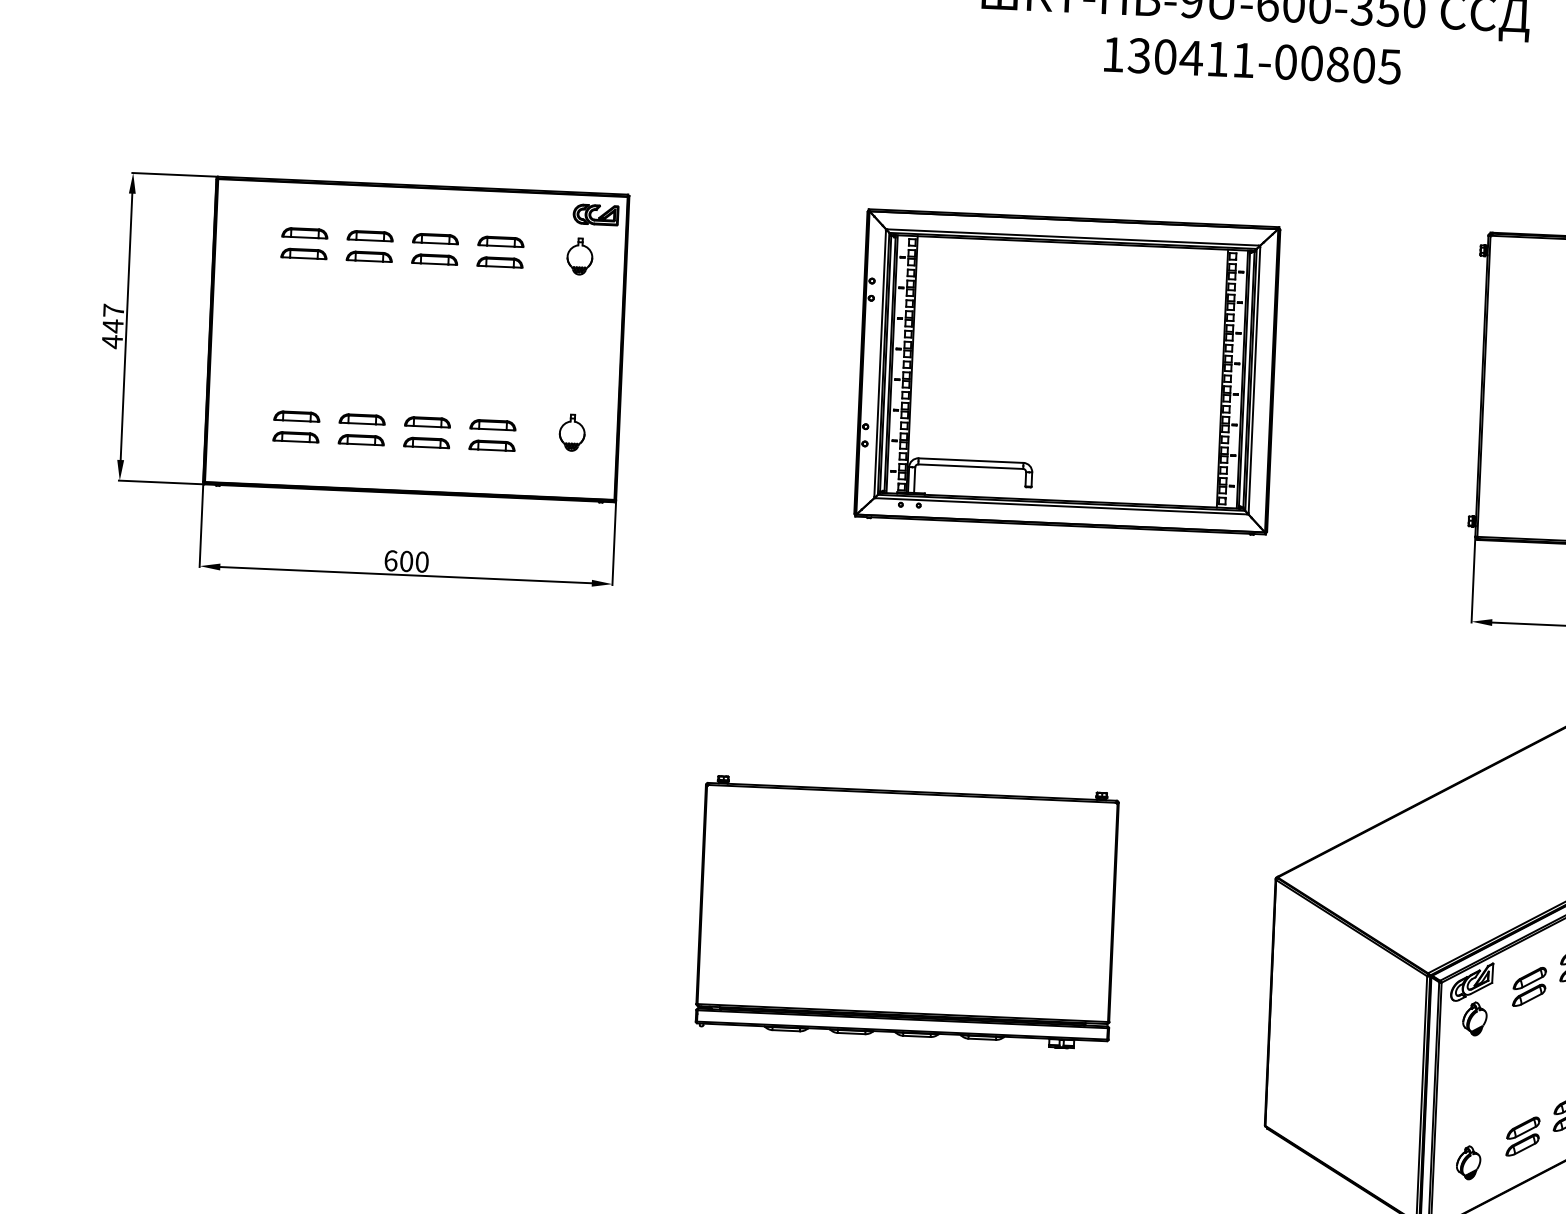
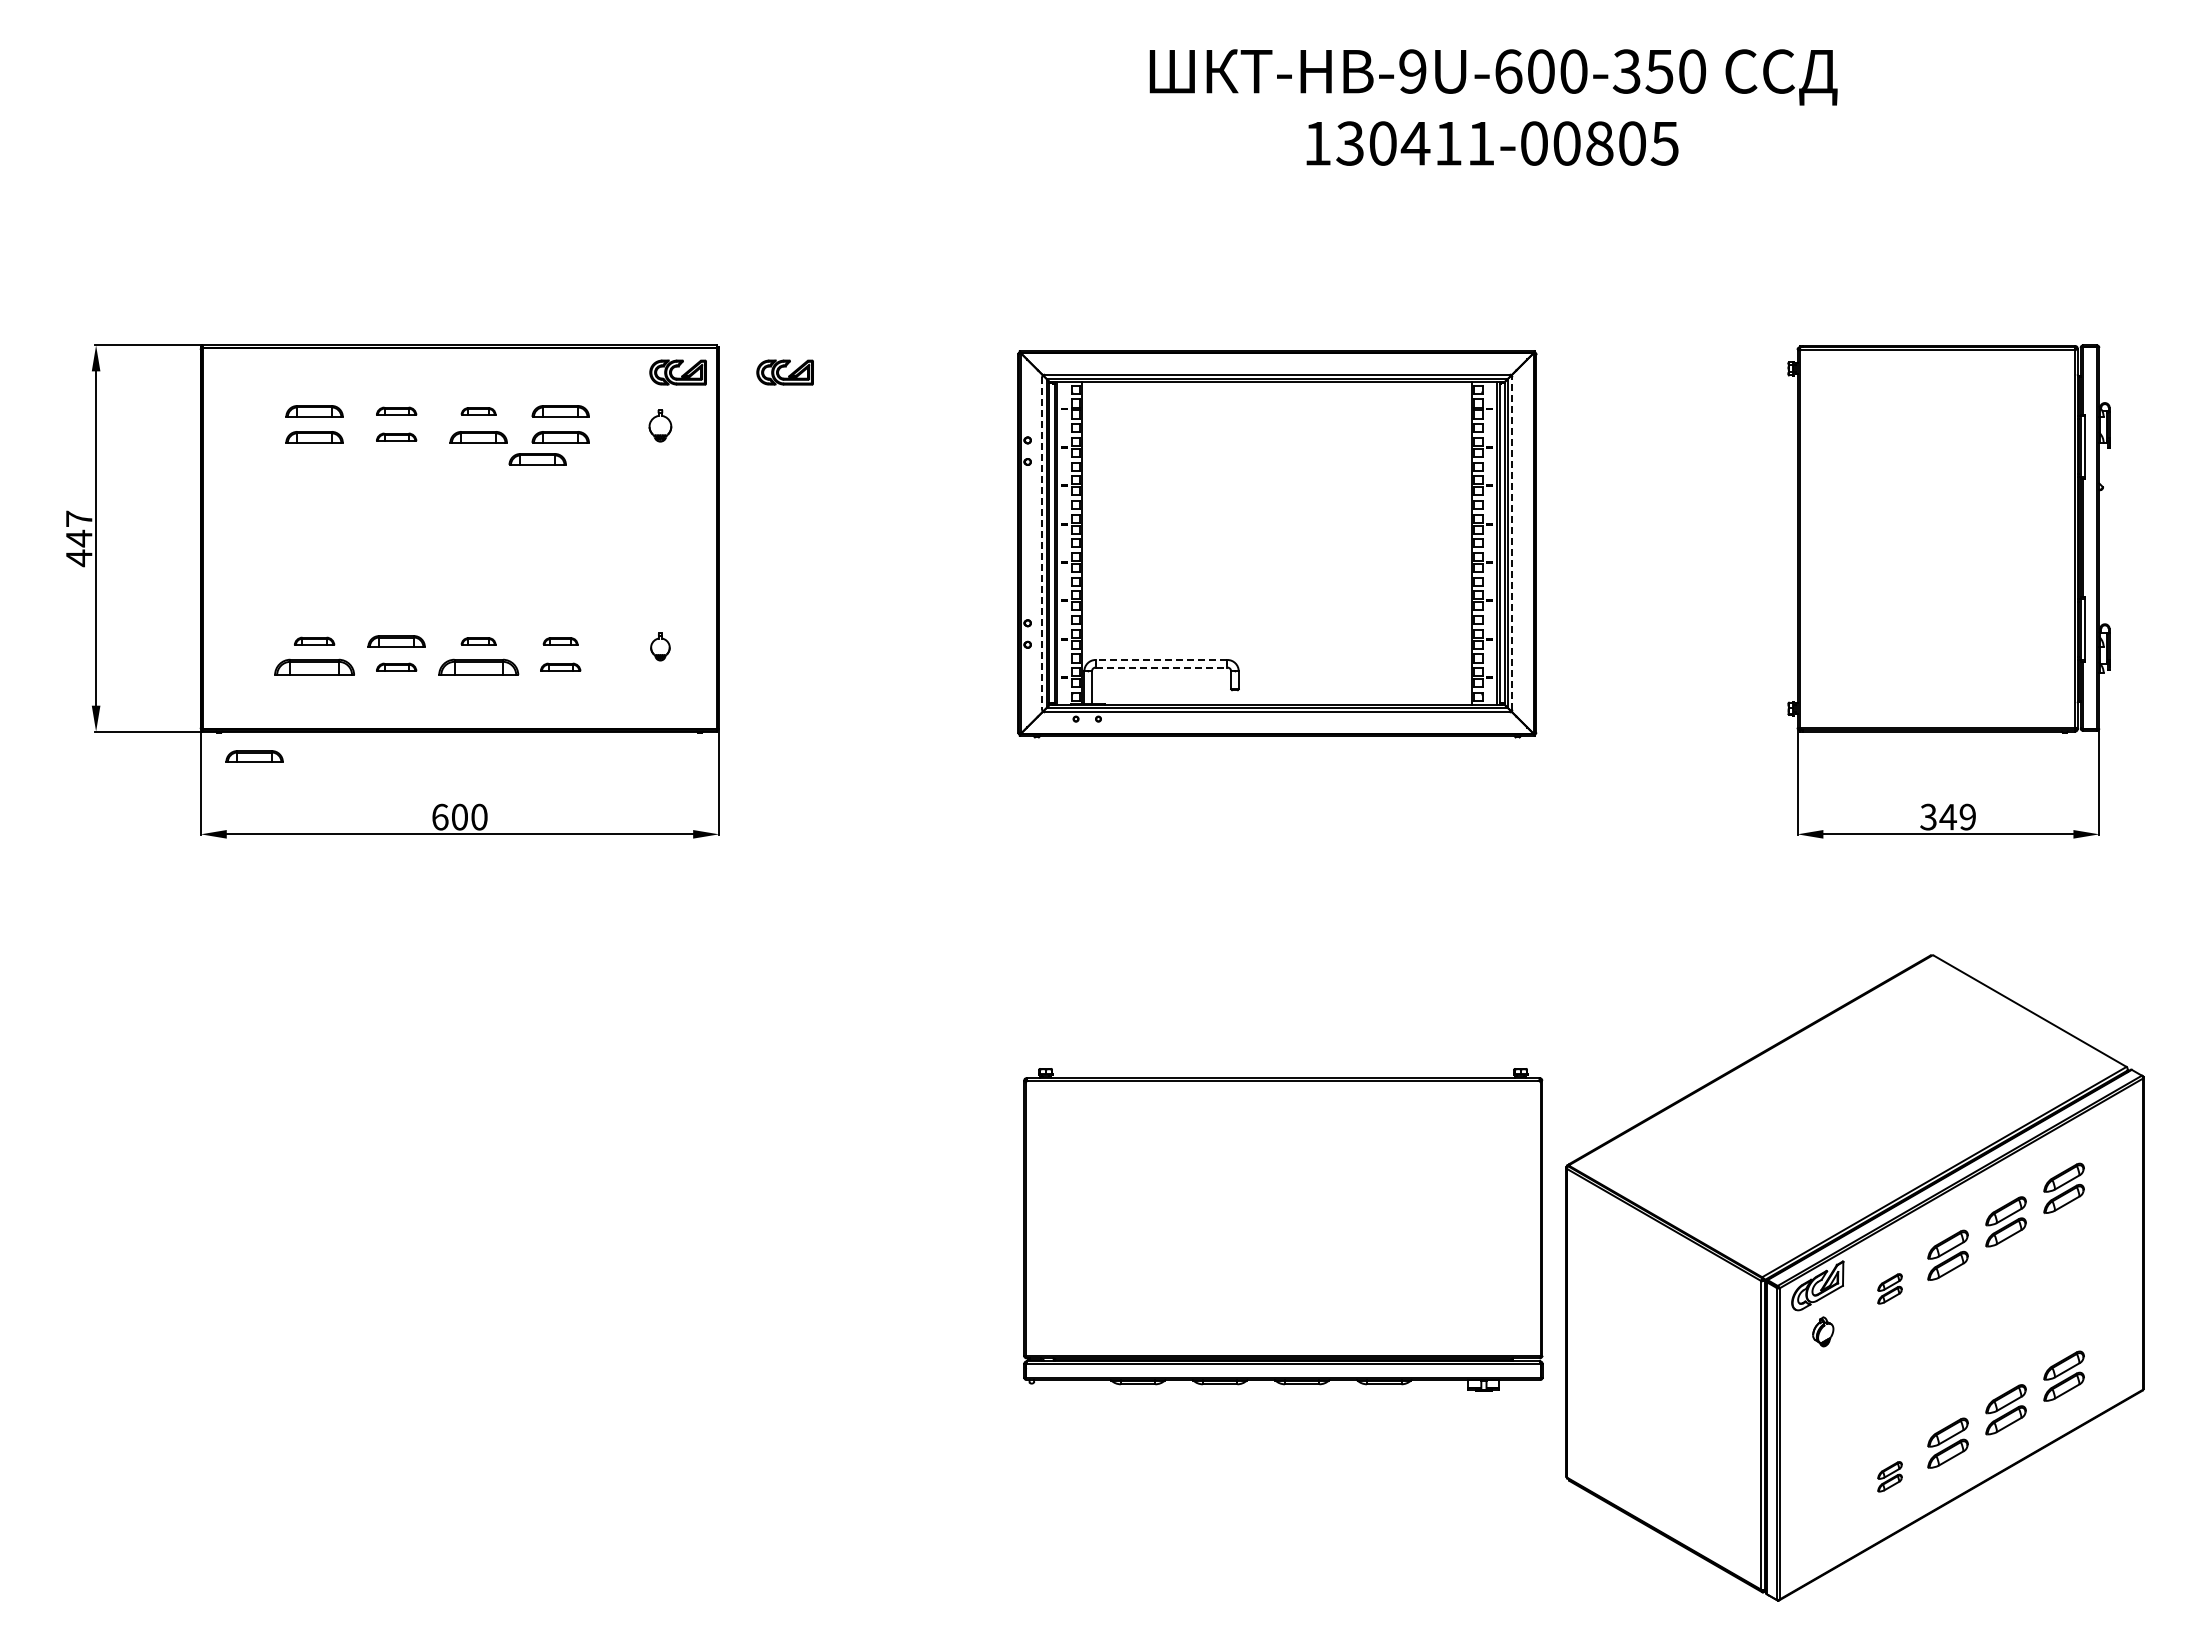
part: (680, 218) -> (784, 372), added
part: (370, 236) -> (396, 411), size x0.7
part: (435, 238) -> (478, 411), size x0.6
part: (369, 256) -> (396, 437), size x0.7
part: (580, 256) -> (660, 425), size x0.7
part: (480, 279) -> (537, 459), added
line: (880, 363) -> (1042, 543), solid -> dashed
line: (1254, 380) -> (1512, 543), solid -> dashed
part: (296, 416) -> (314, 641), size x0.7
part: (427, 422) -> (478, 641), size x0.6
part: (492, 425) -> (560, 641), size x0.6
part: (572, 432) -> (660, 646), size x0.6
part: (296, 437) -> (314, 667), size x1.4
part: (361, 440) -> (396, 667), size x0.7
part: (426, 442) -> (478, 667), size x1.4
part: (491, 445) -> (560, 667), size x0.7
line: (971, 460) -> (1161, 659), solid -> dashed
line: (970, 466) -> (1161, 667), solid -> dashed
part: (245, 505) -> (254, 756), added
part: (907, 912) -> (1283, 1229), moved
part: (1529, 986) -> (1889, 1288), size x0.6
part: (1474, 1018) -> (1822, 1331), size x0.7
part: (1522, 1136) -> (1889, 1476), size x0.6
part: (1467, 1162) -> (1822, 1512), removed

